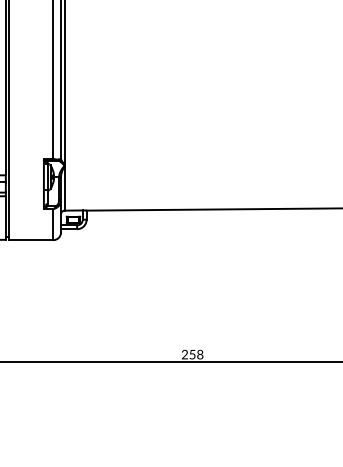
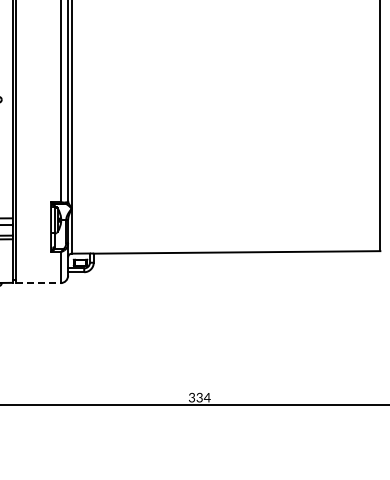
line: (31, 240) -> (38, 283), solid -> dashed
text: (192, 354) -> (199, 397), 258 -> 334

